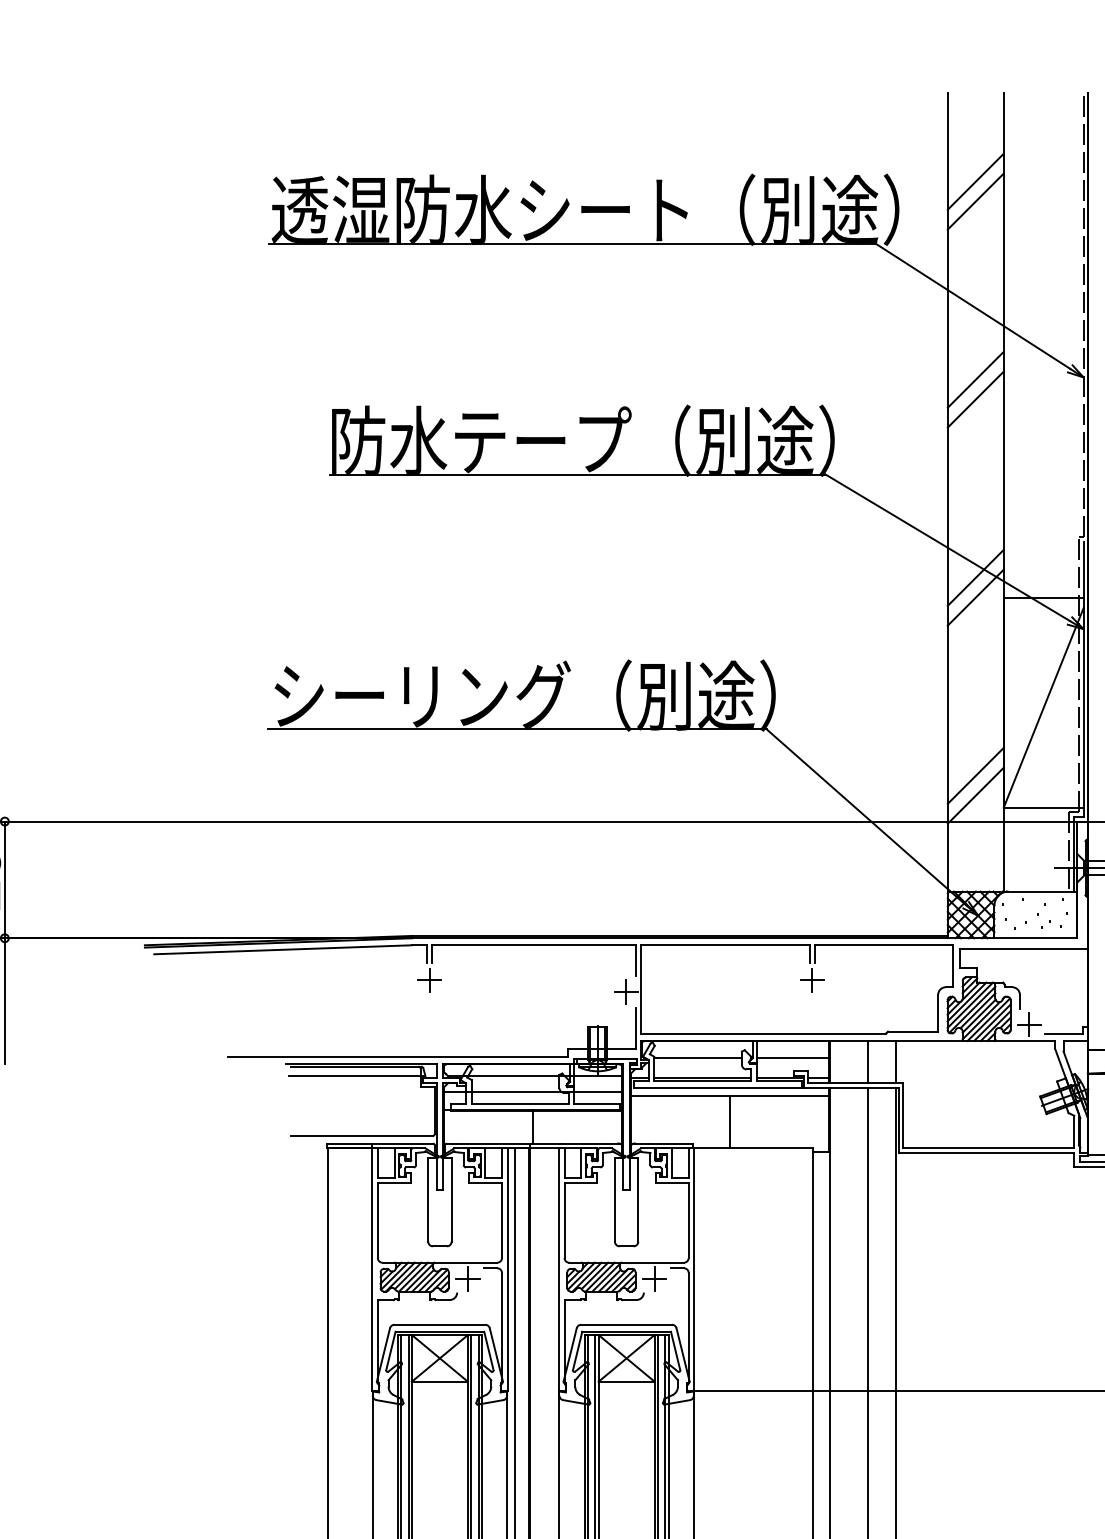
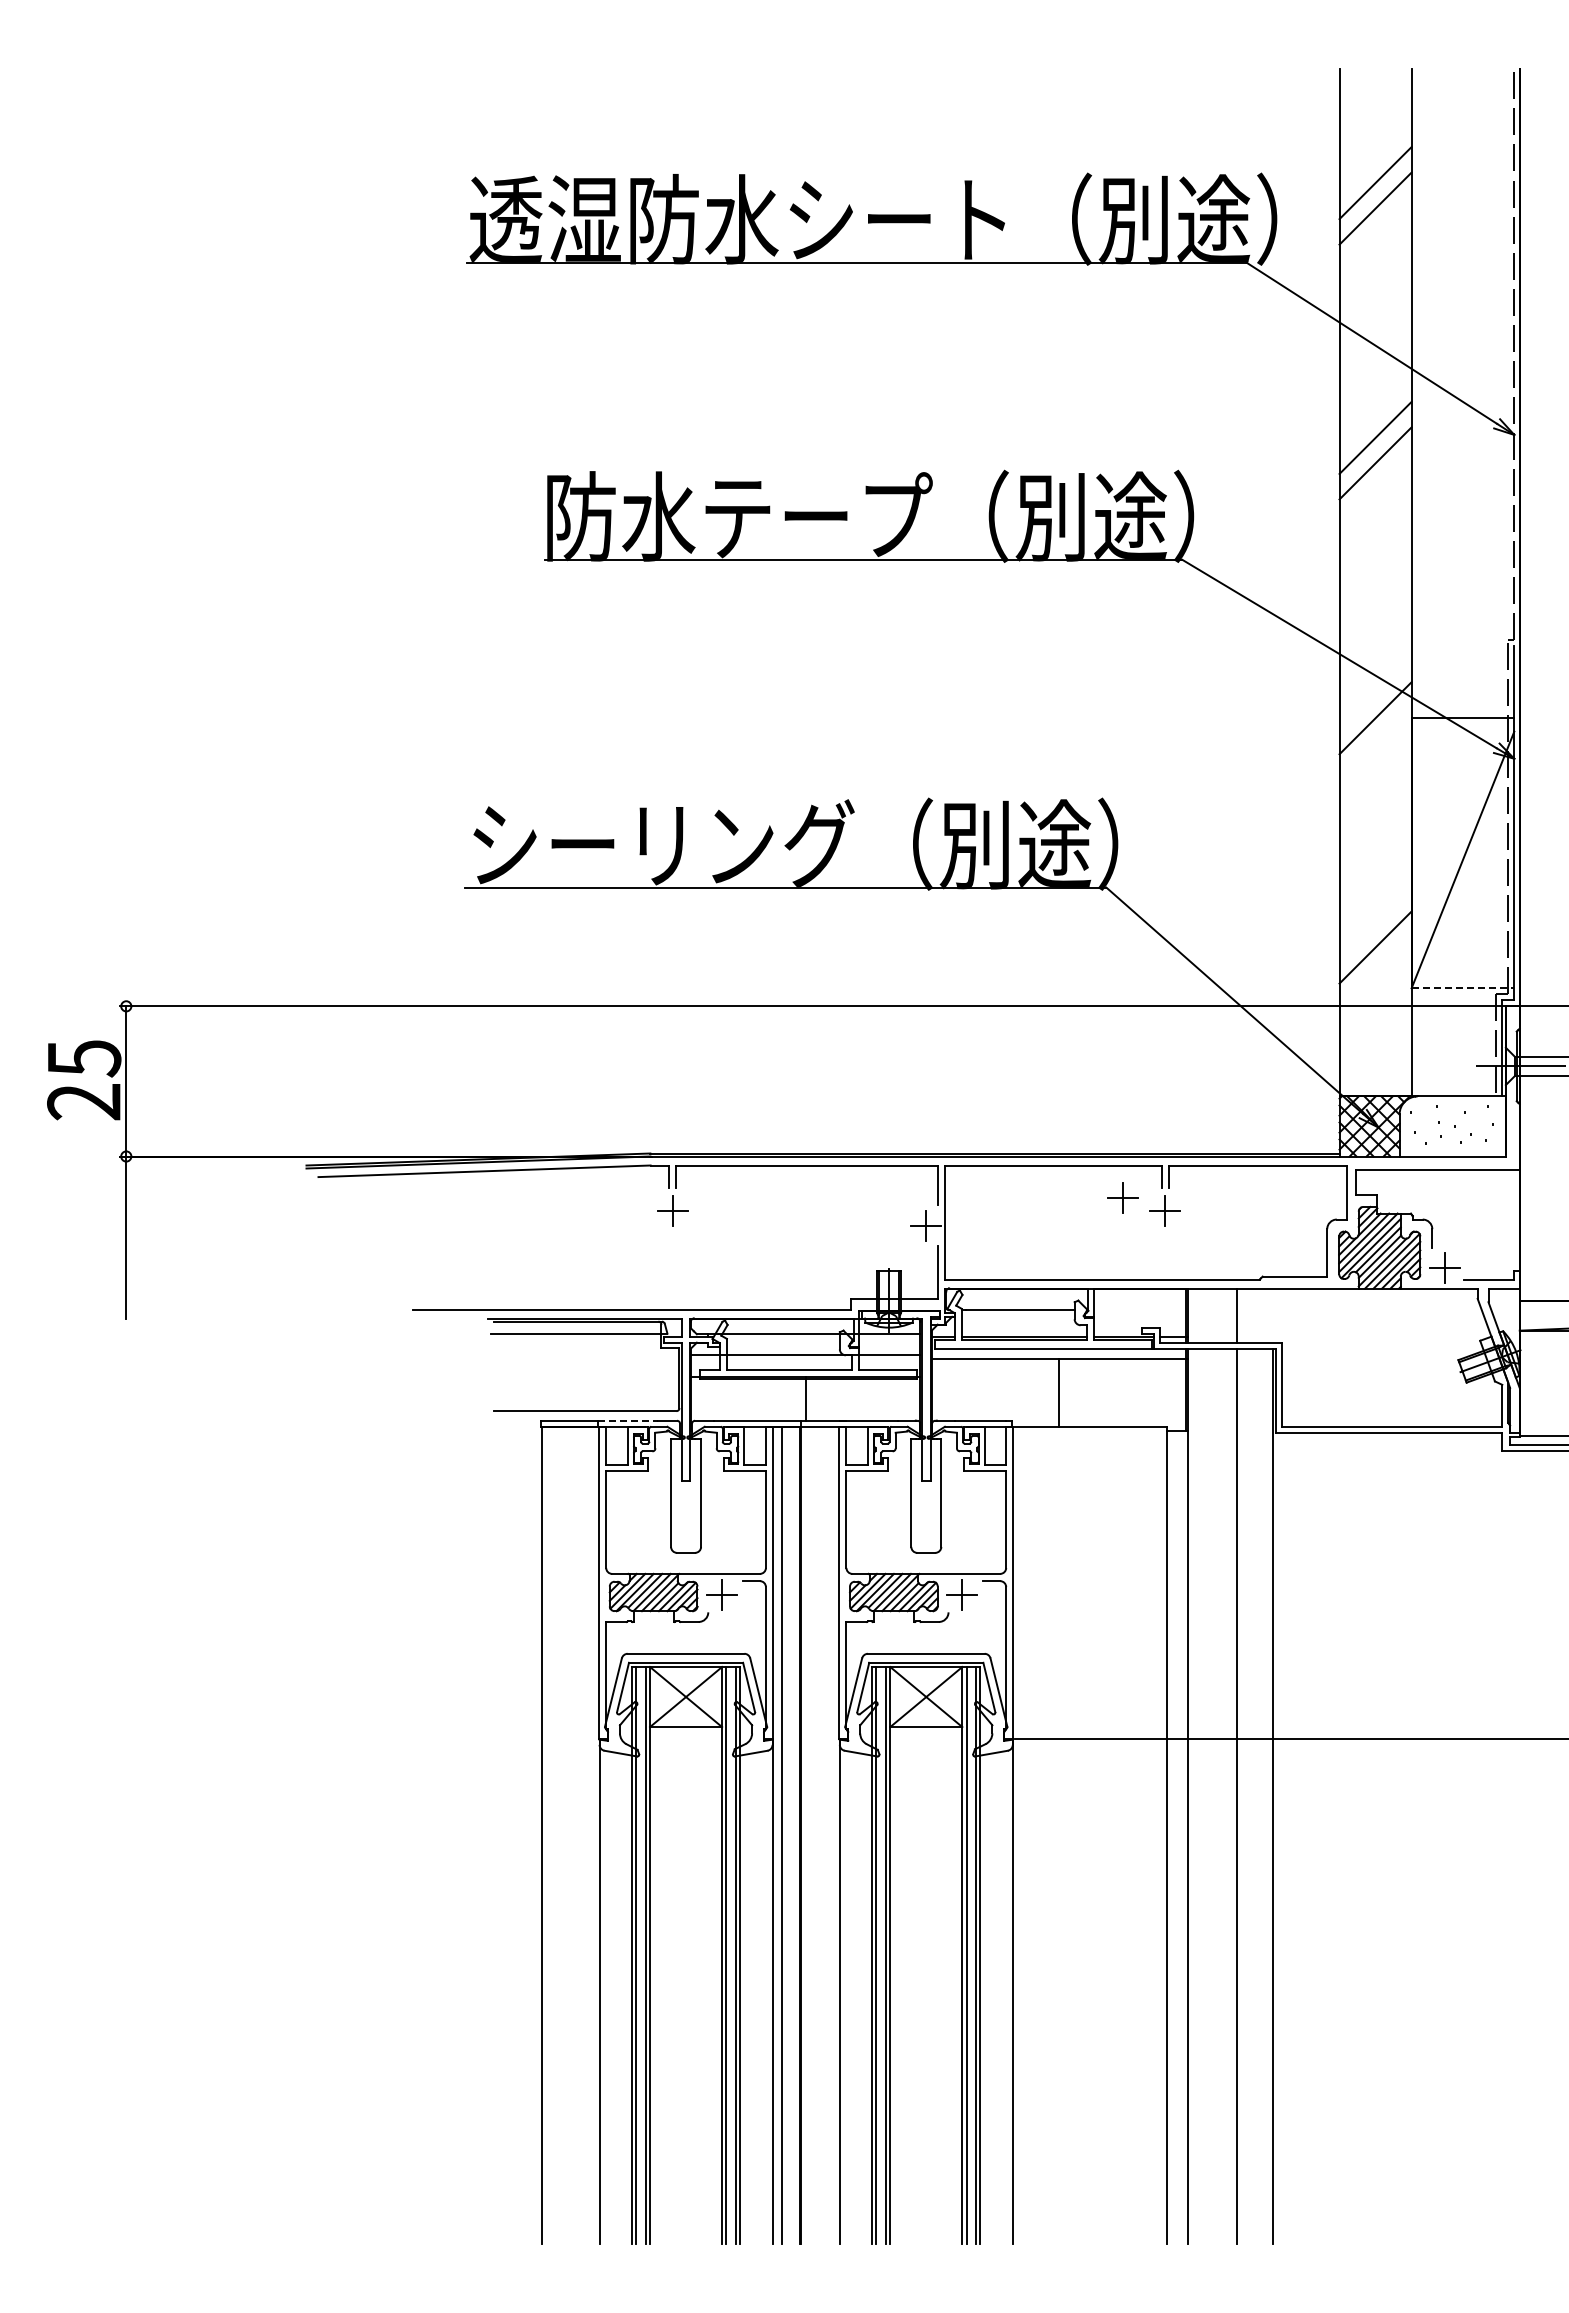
line: (975, 577) -> (1375, 692), removed
line: (975, 796) -> (1375, 973), removed
line: (1044, 807) -> (1463, 988), solid -> dashed
part: (779, 970) -> (1122, 1197), added
line: (792, 1057) -> (1139, 1310), removed
line: (896, 1061) -> (1273, 1315), removed
line: (395, 1143) -> (628, 1420), solid -> dashed

